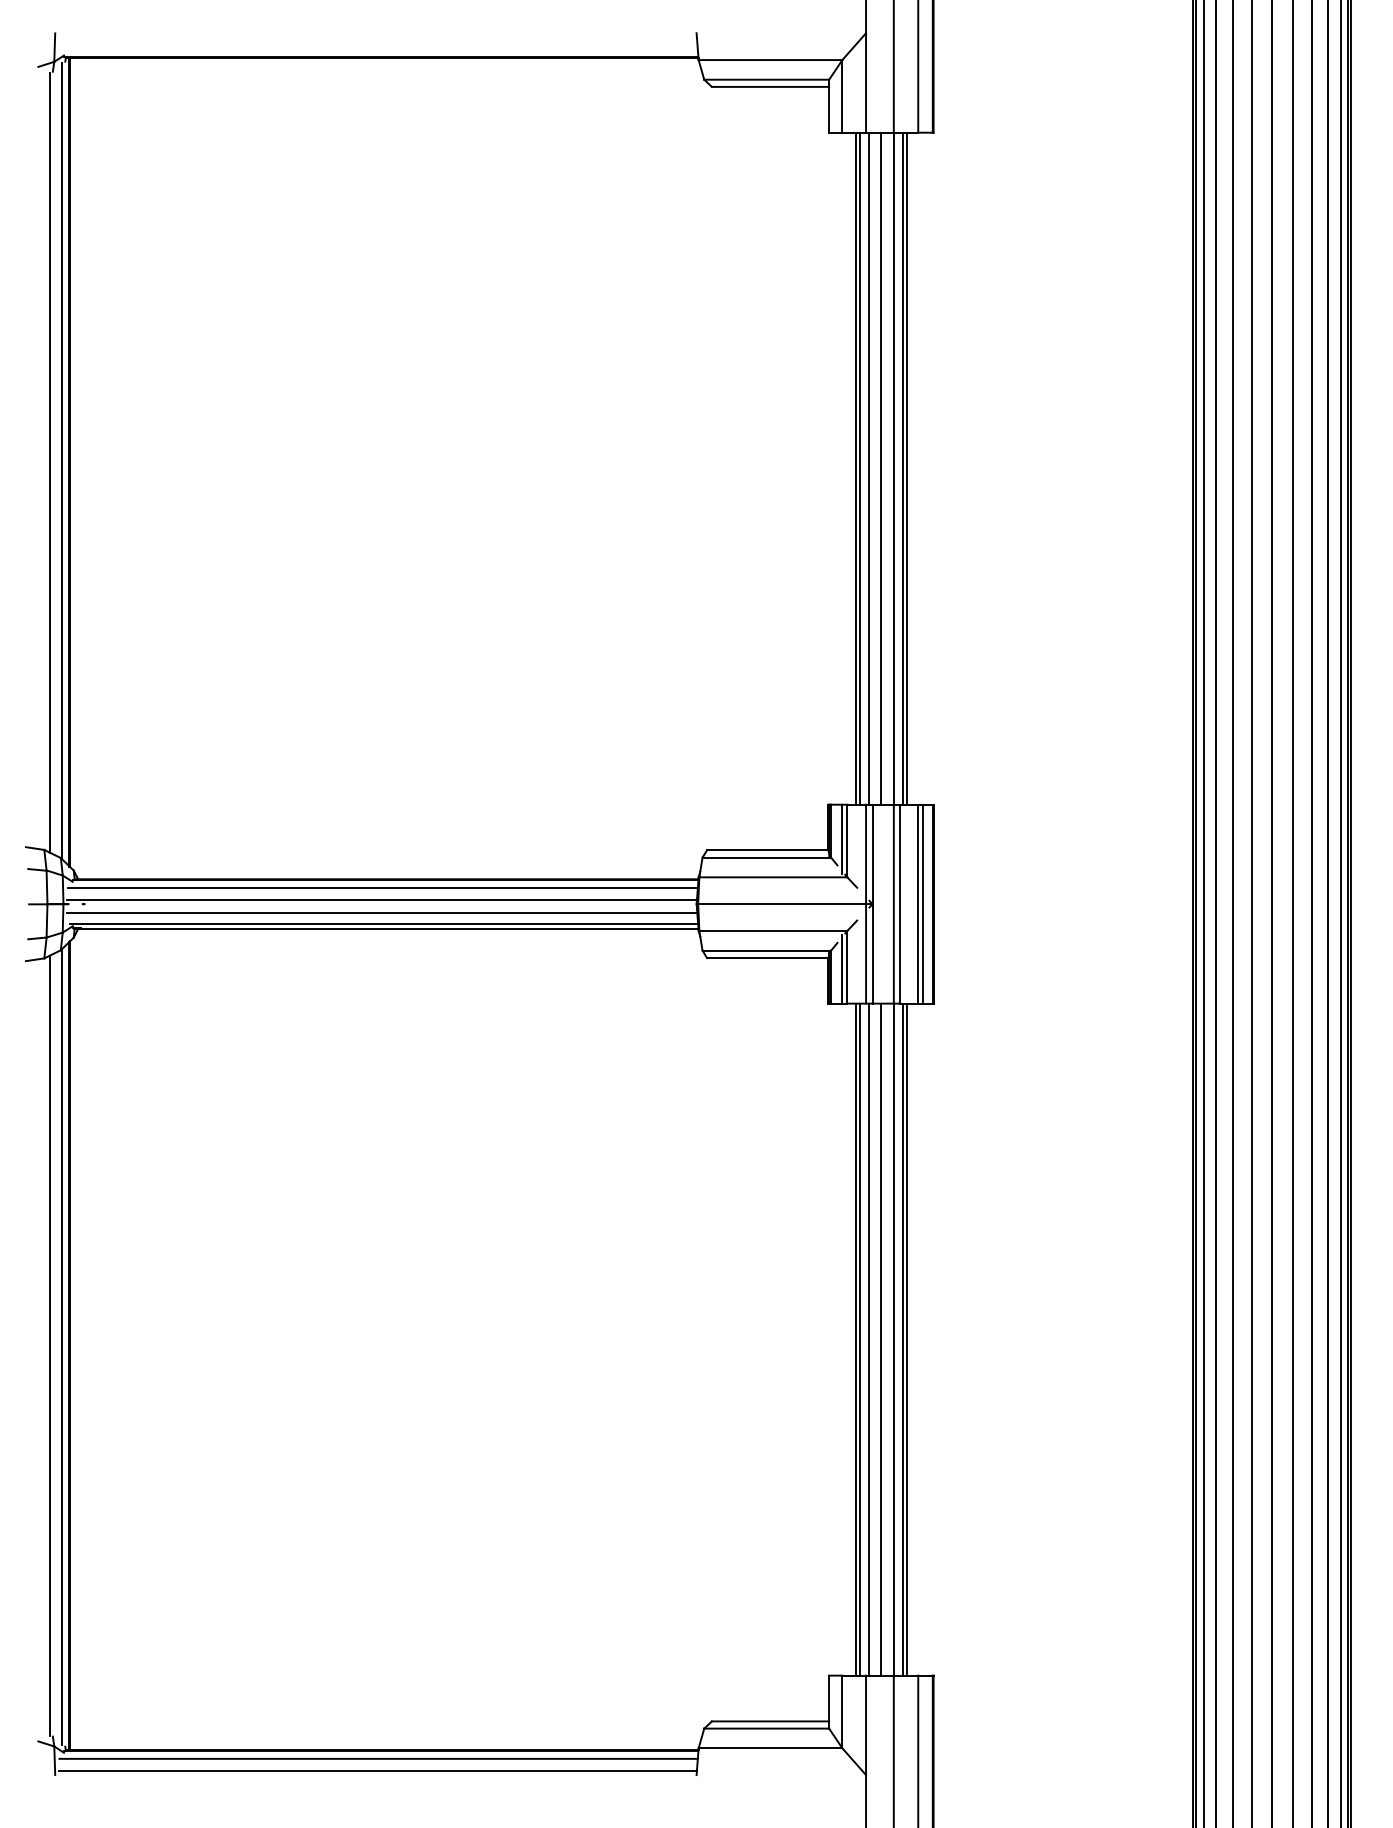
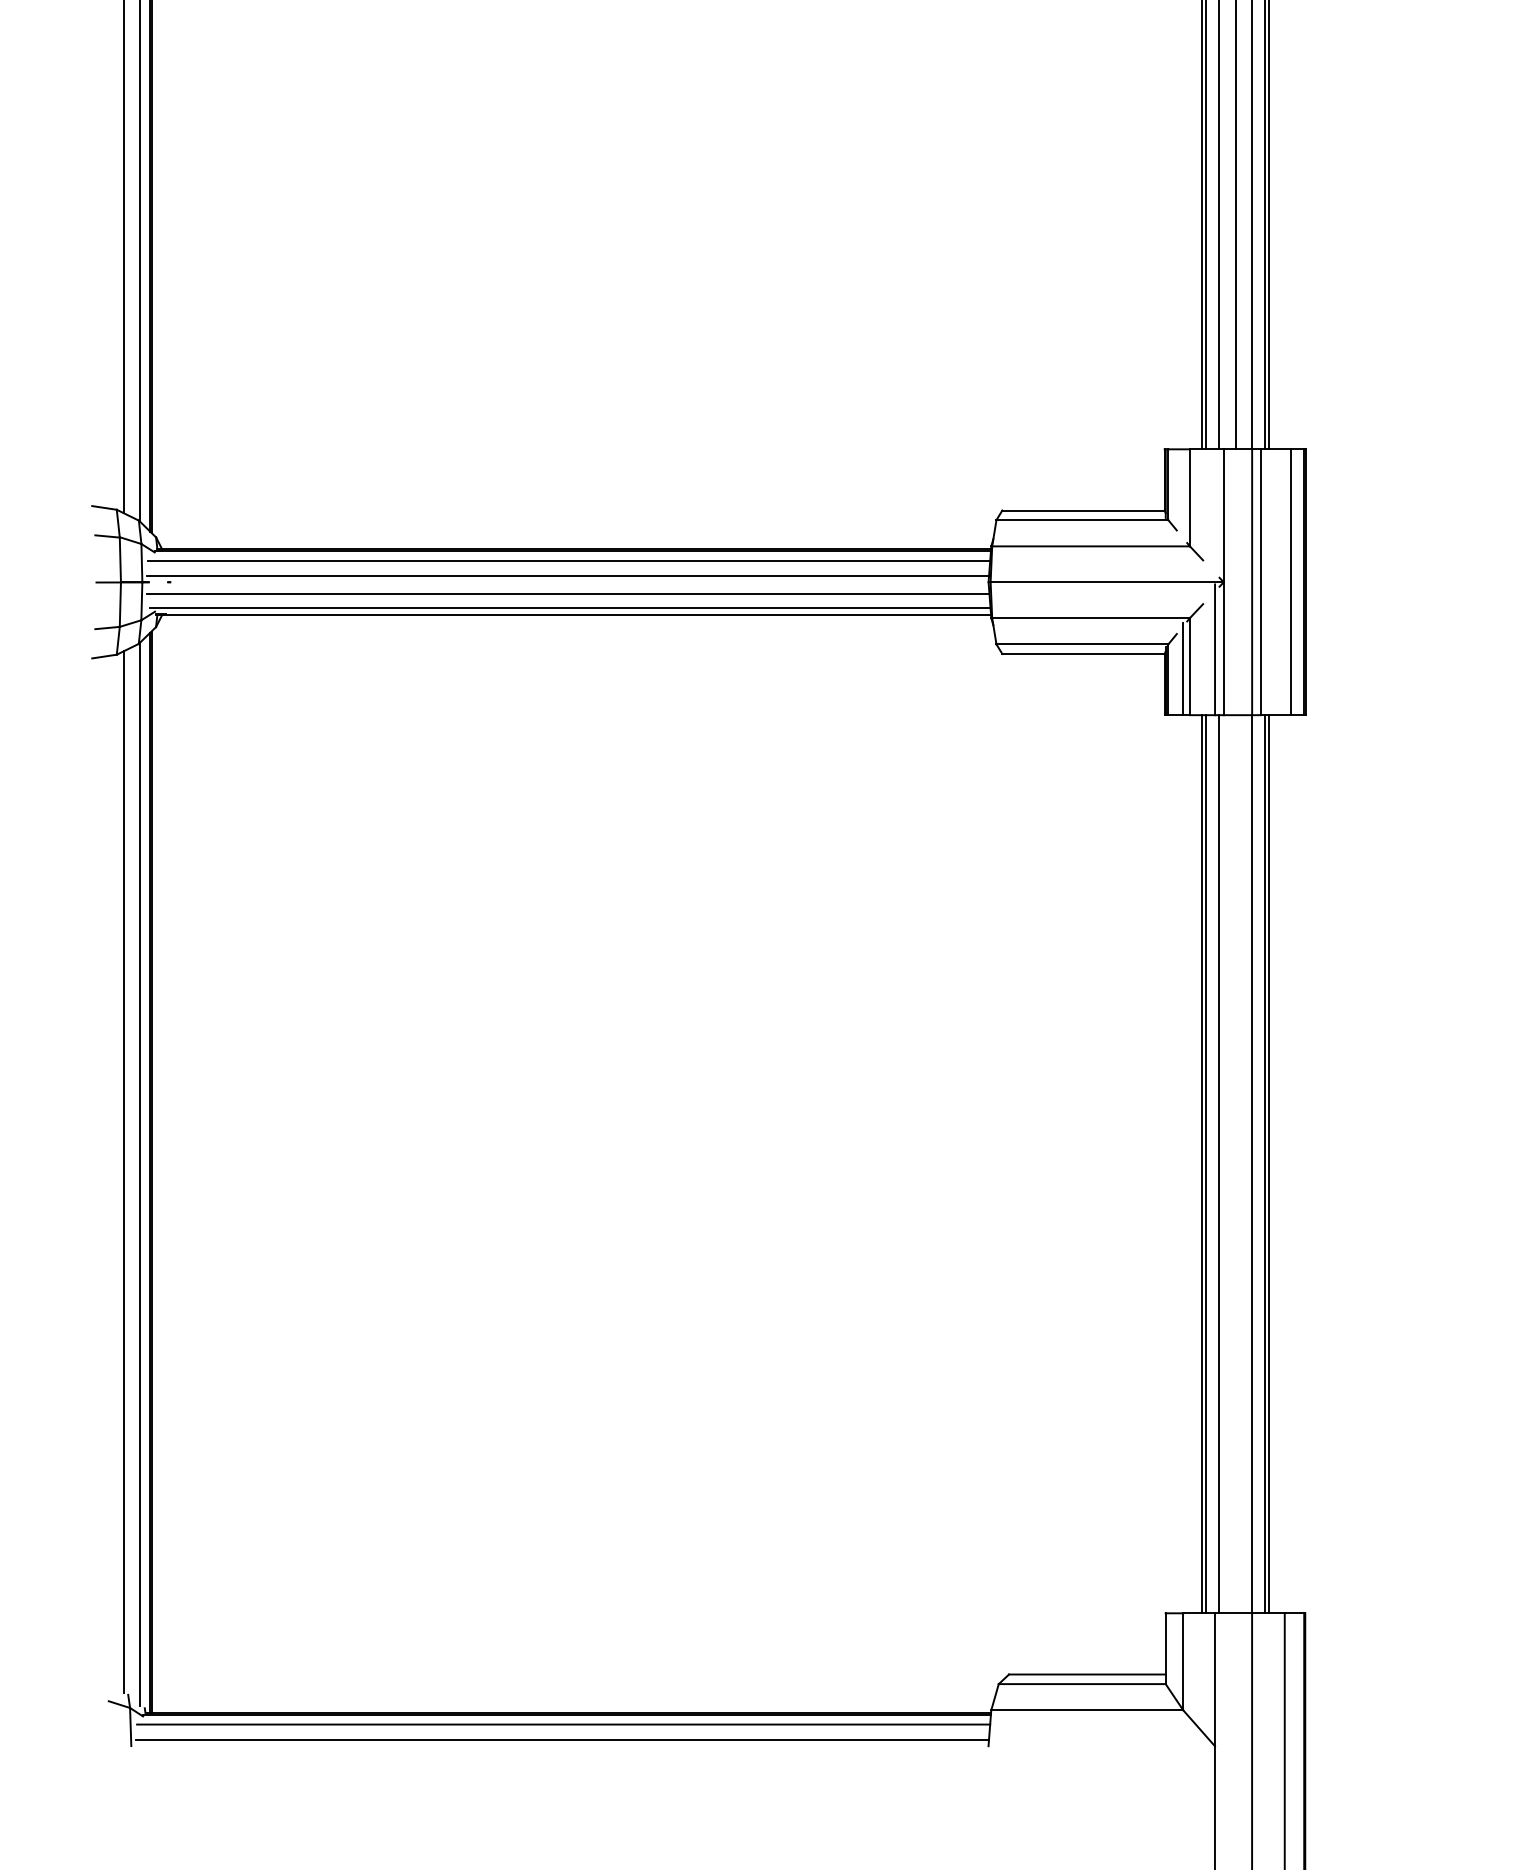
line: (842, 838) -> (1183, 494), removed
line: (866, 853) -> (1215, 514), removed
line: (918, 903) -> (1285, 581), removed
line: (881, 1339) -> (1235, 1164), removed

